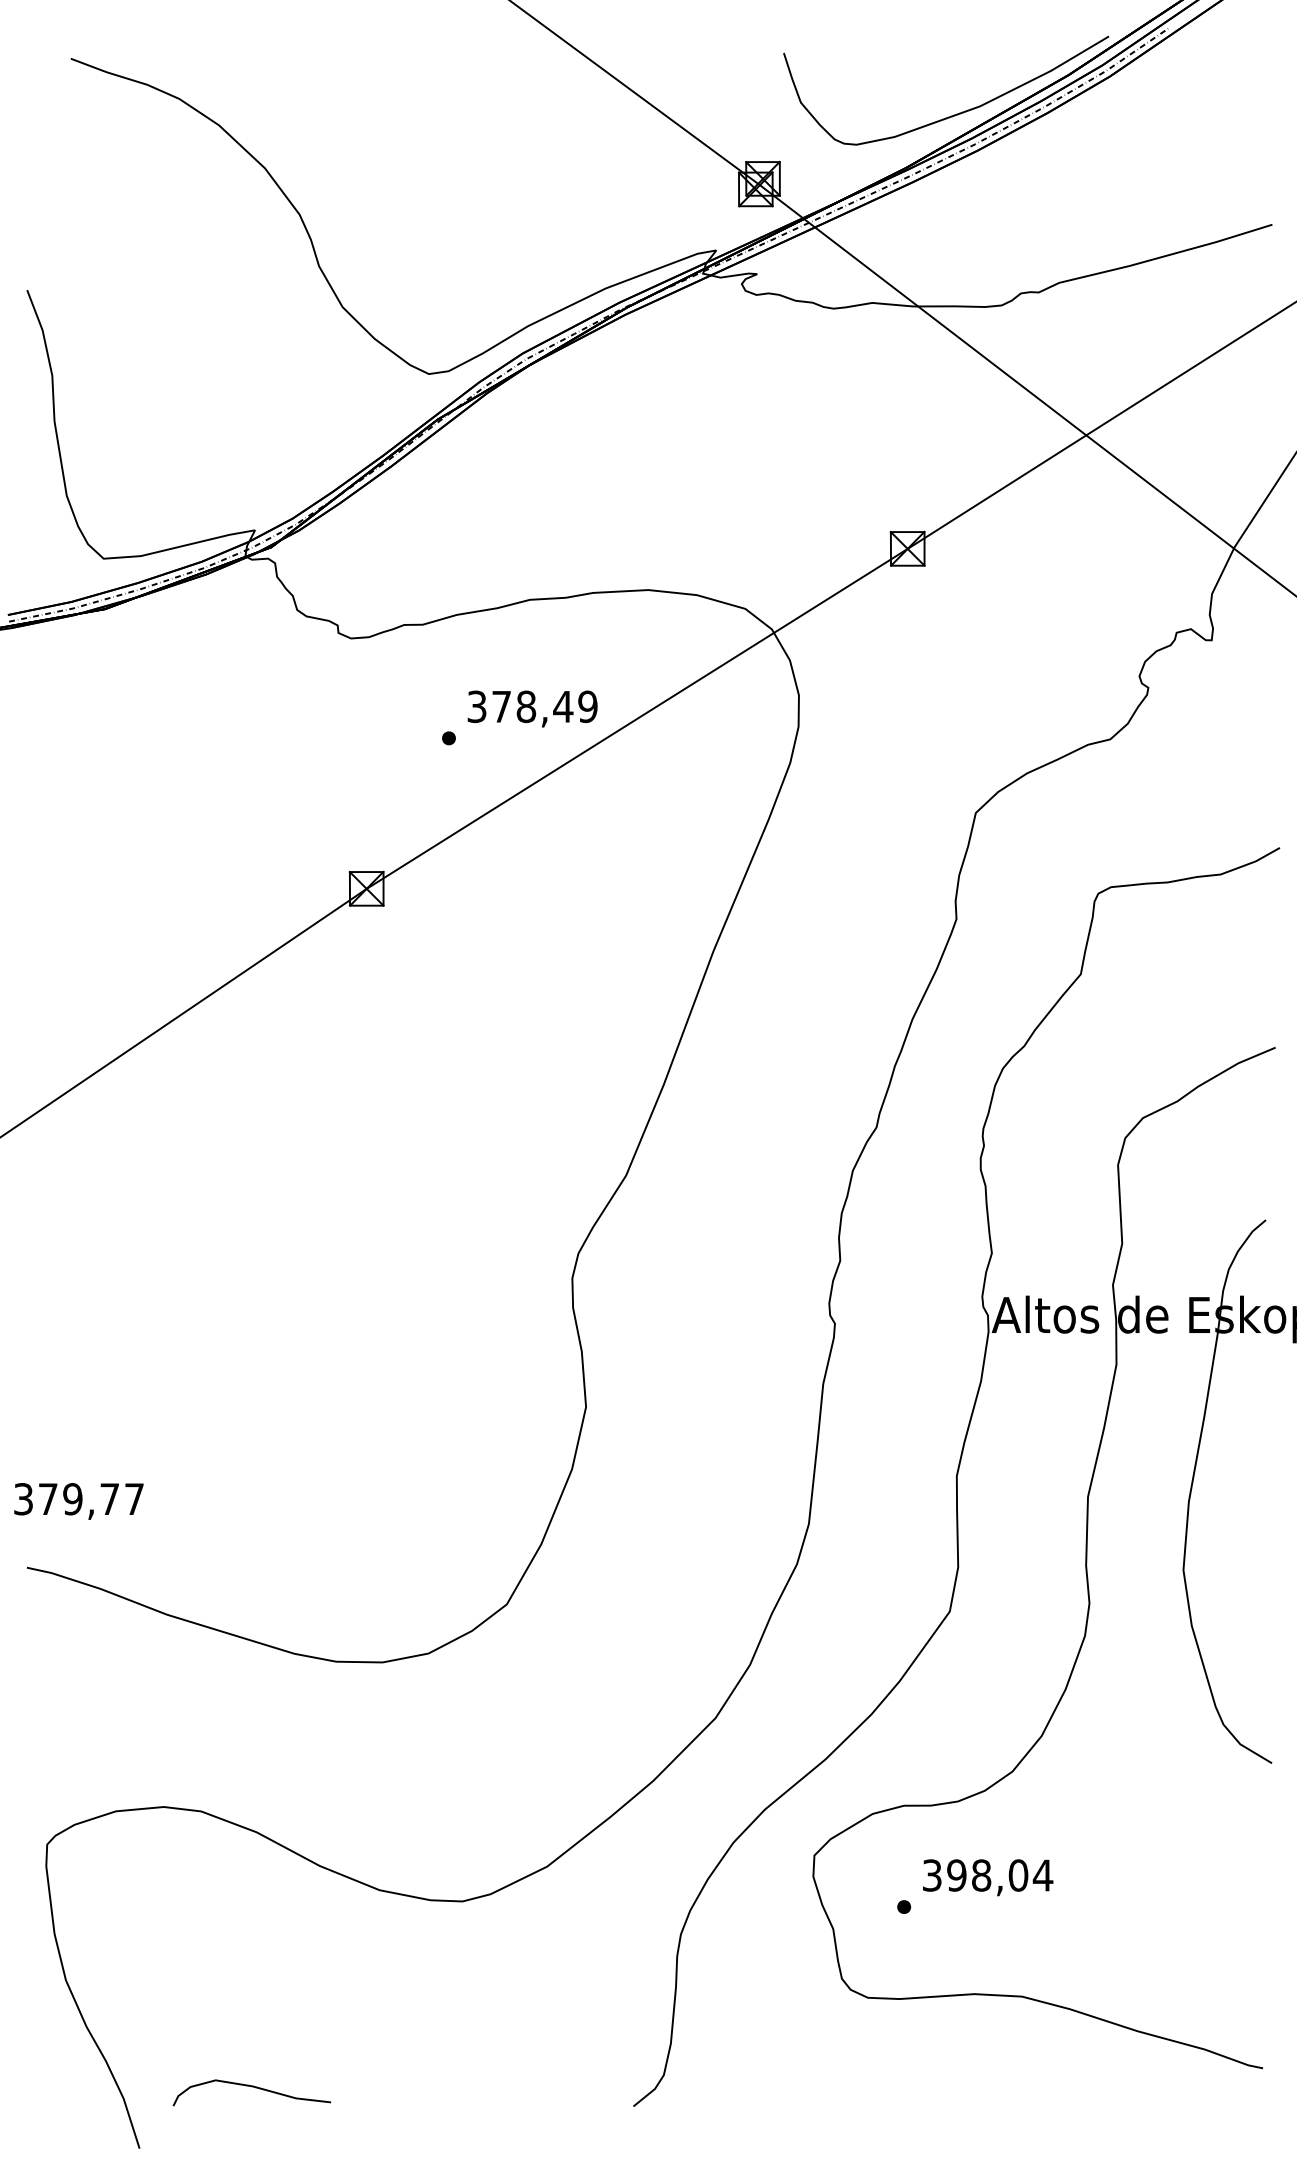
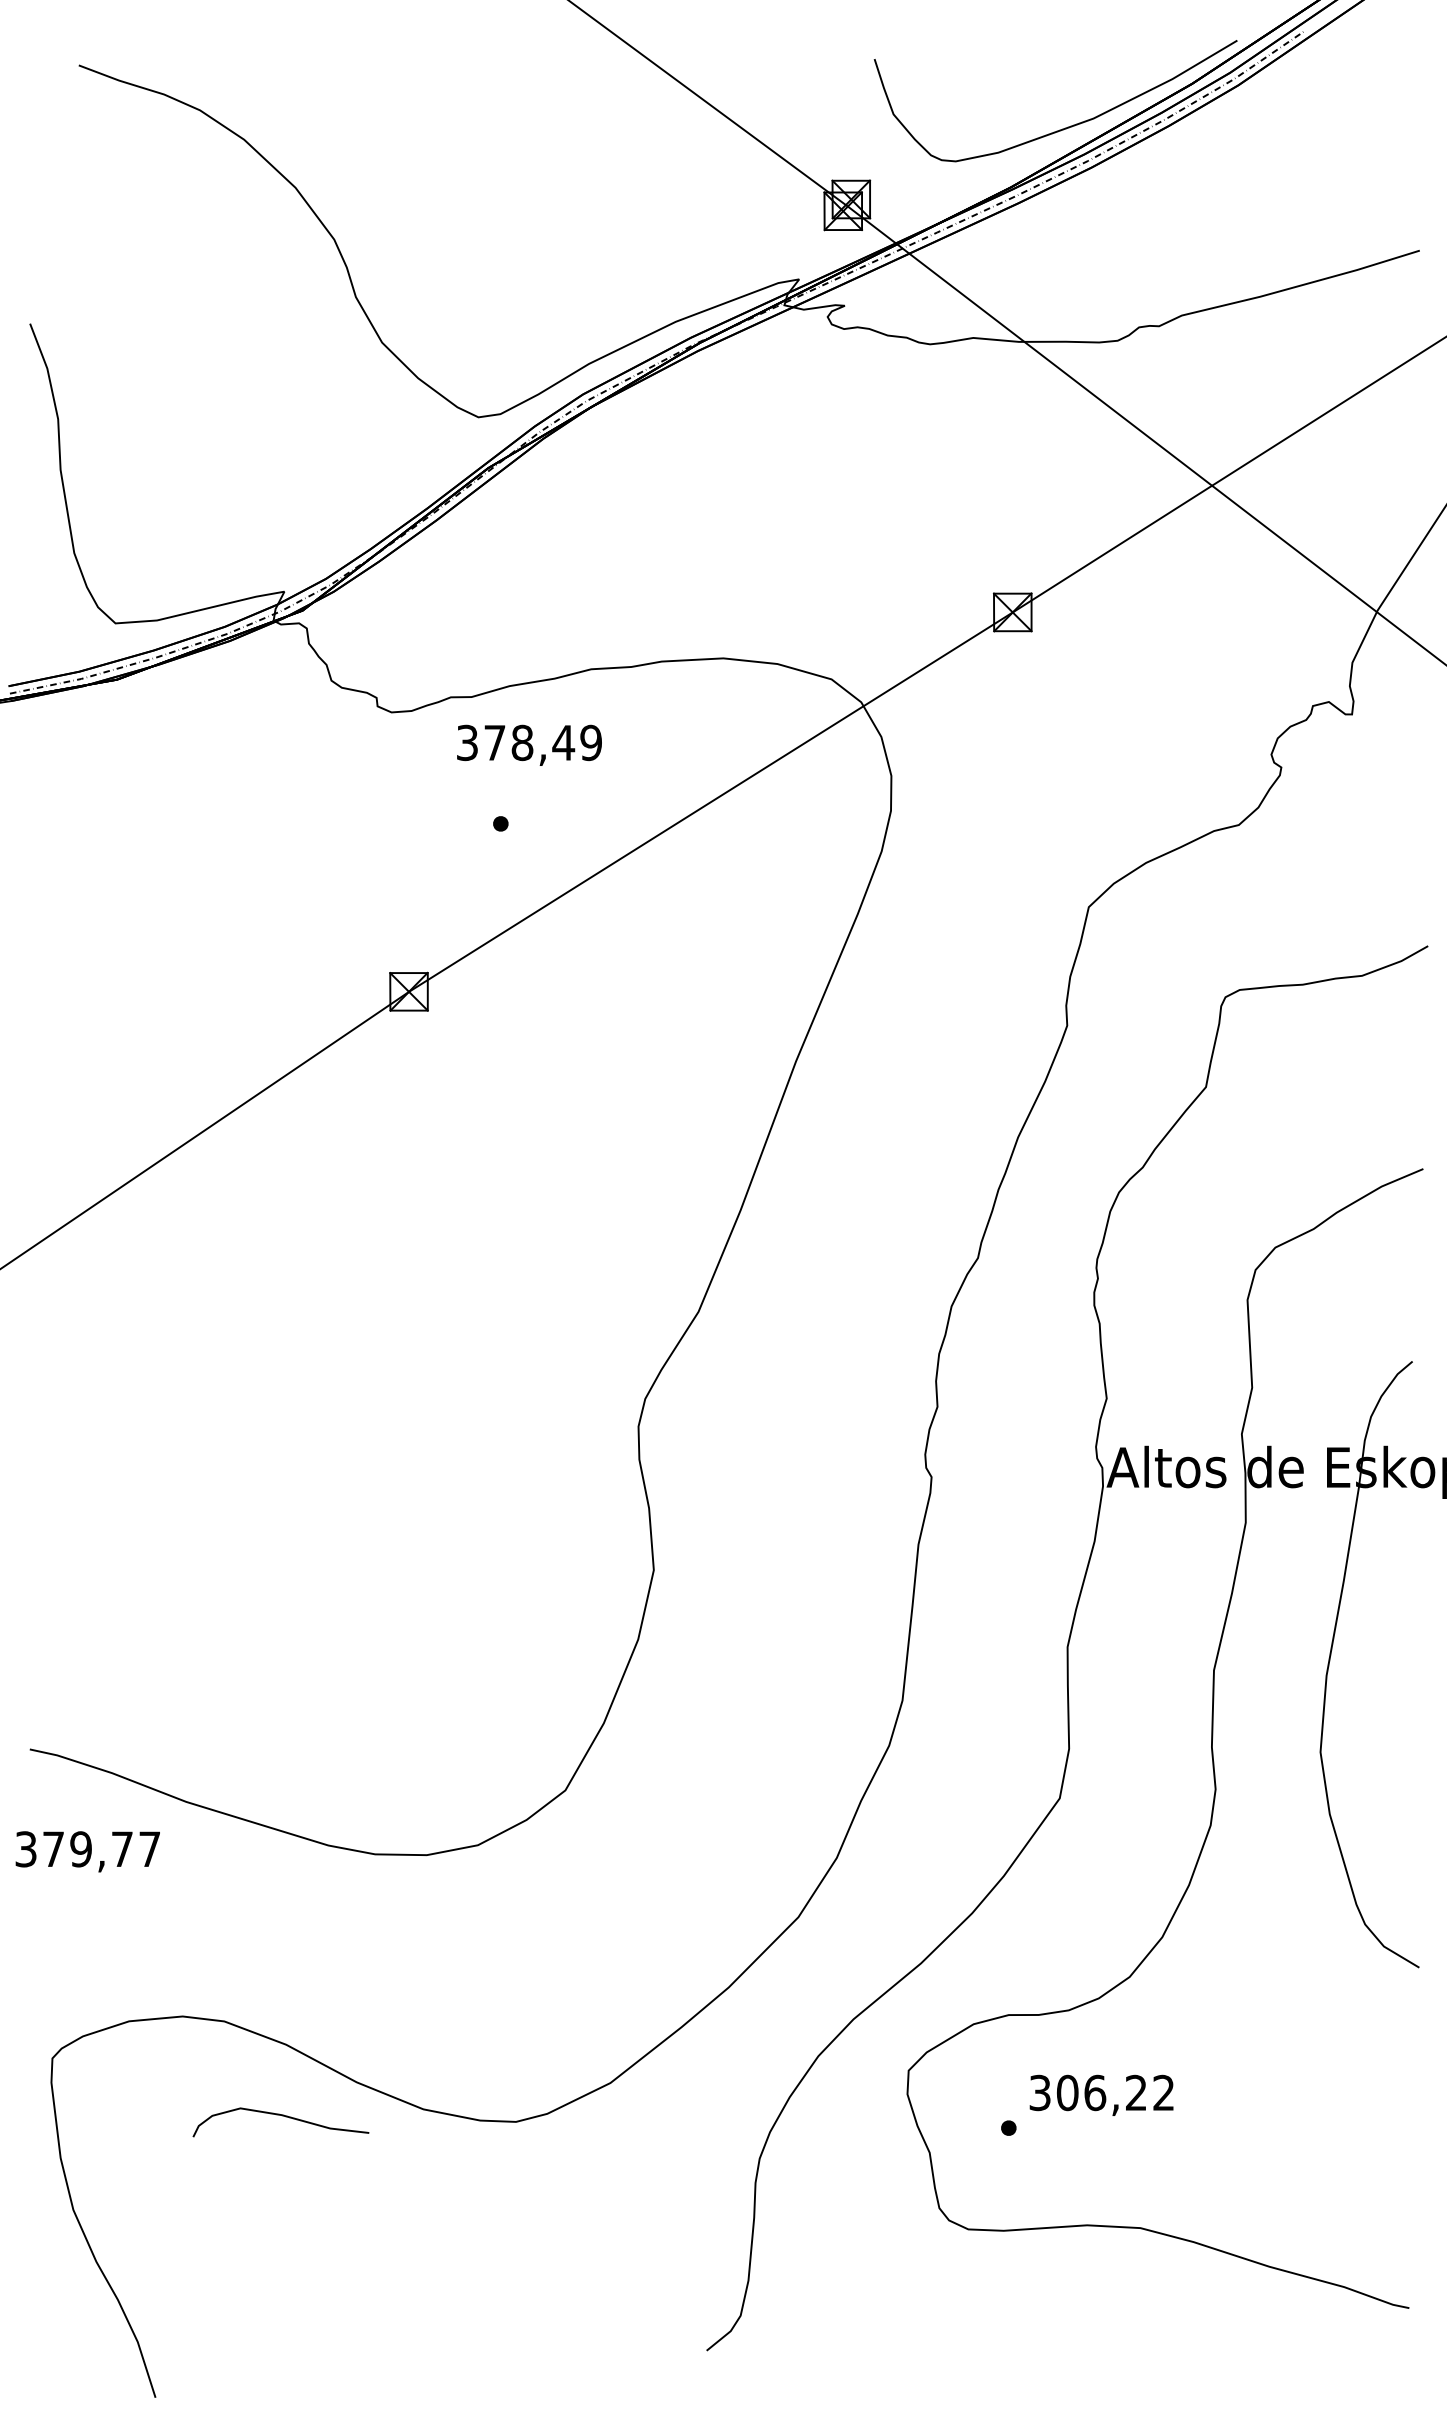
text: (532, 708) -> (529, 744), moved
text: (78, 1501) -> (87, 1851), moved
text: (1000, 1875) -> (1116, 2092), 398,04 -> 306,22
curve: (251, 2087) -> (280, 2116), moved

